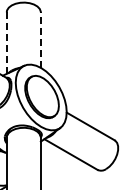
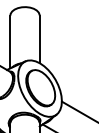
line: (40, 40) -> (39, 39), dashed -> solid
line: (6, 43) -> (10, 42), dashed -> solid

